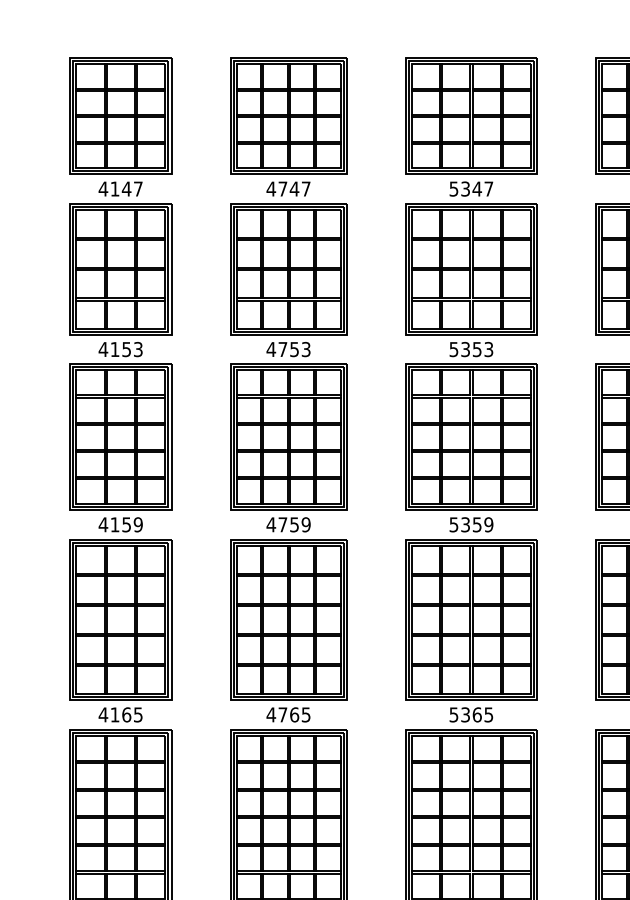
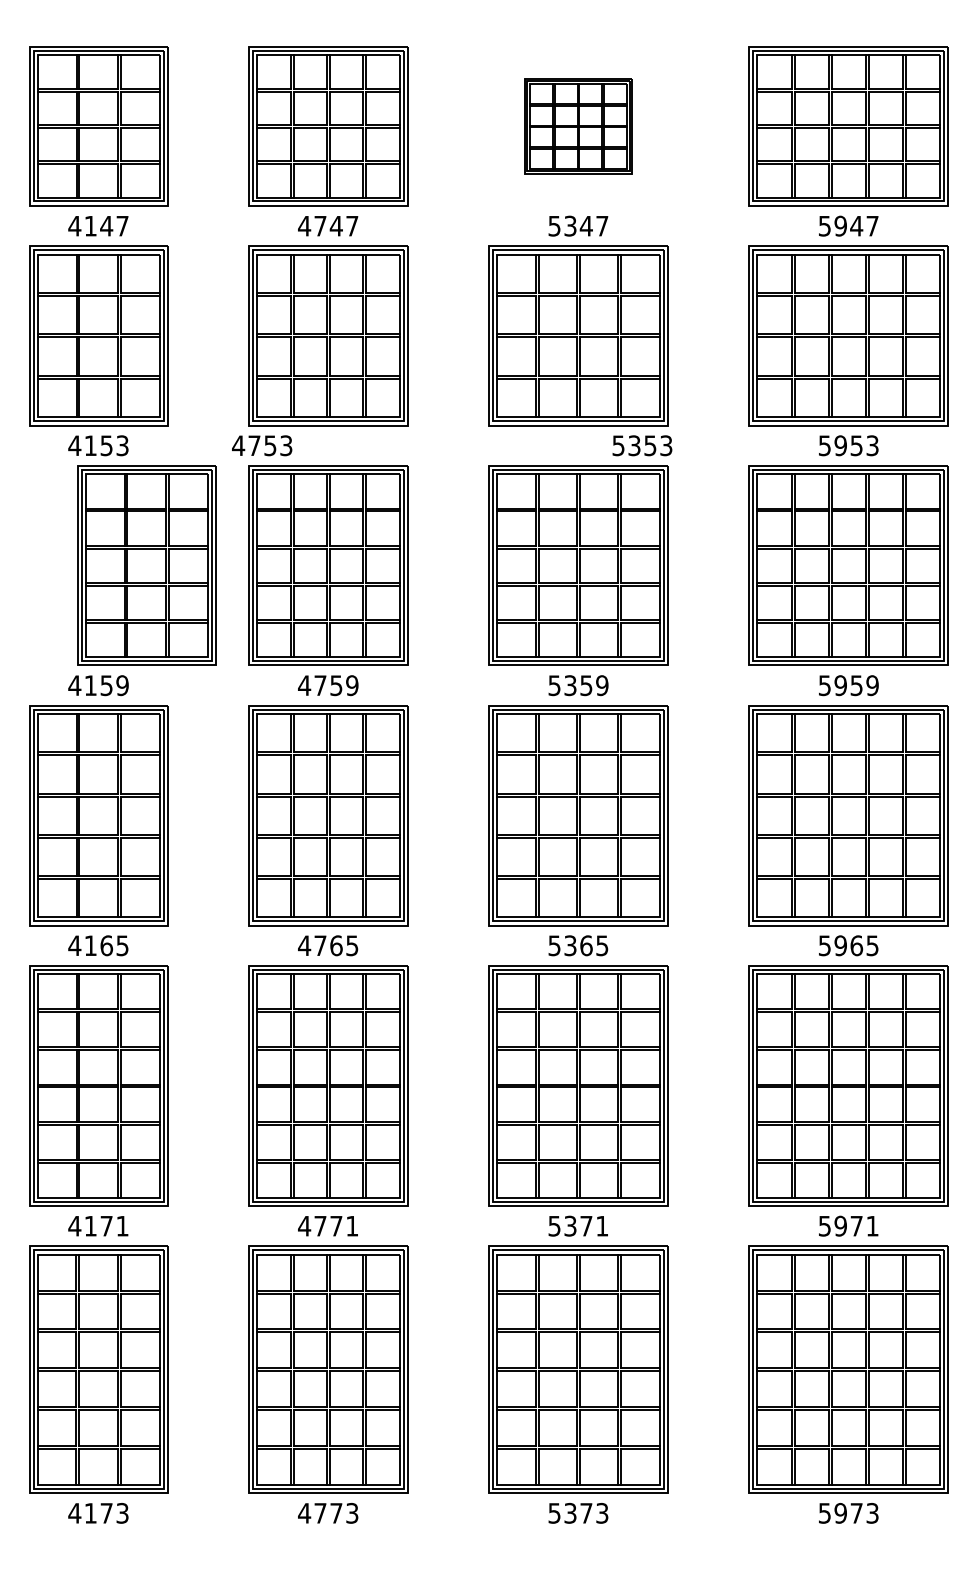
part: (471, 116) -> (578, 126), size x0.6
text: (288, 349) -> (262, 445), moved
text: (471, 349) -> (642, 445), moved
part: (120, 437) -> (146, 565), moved

